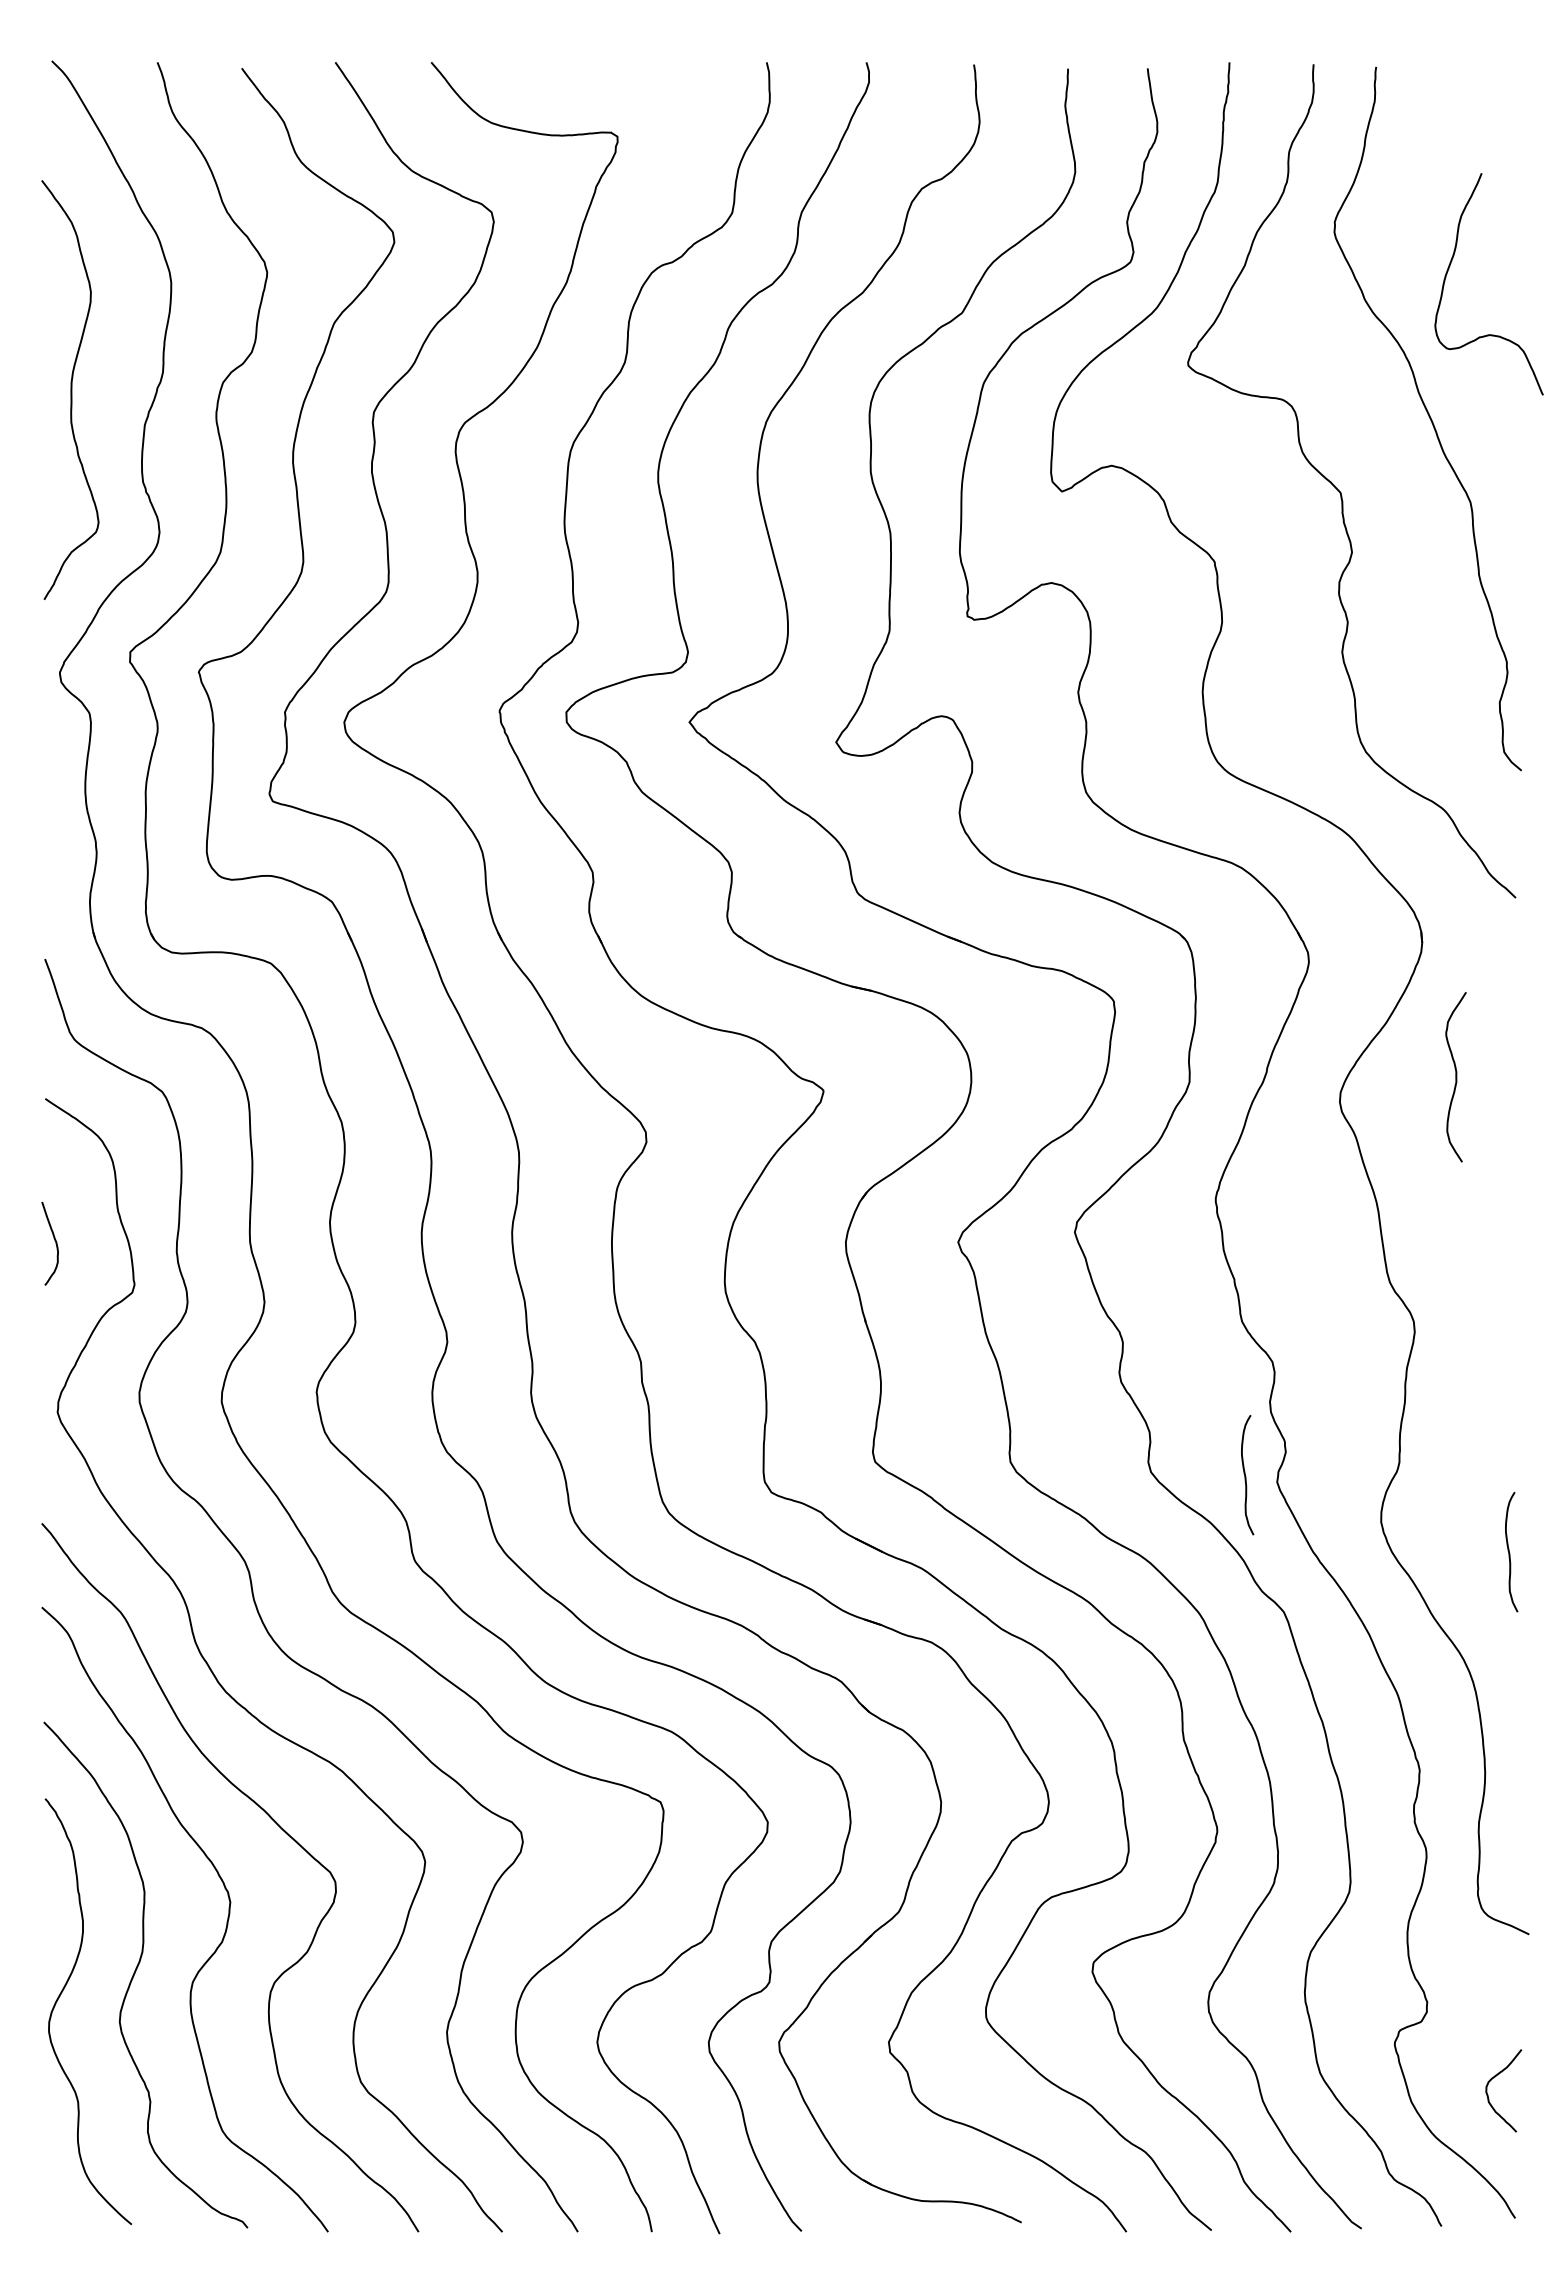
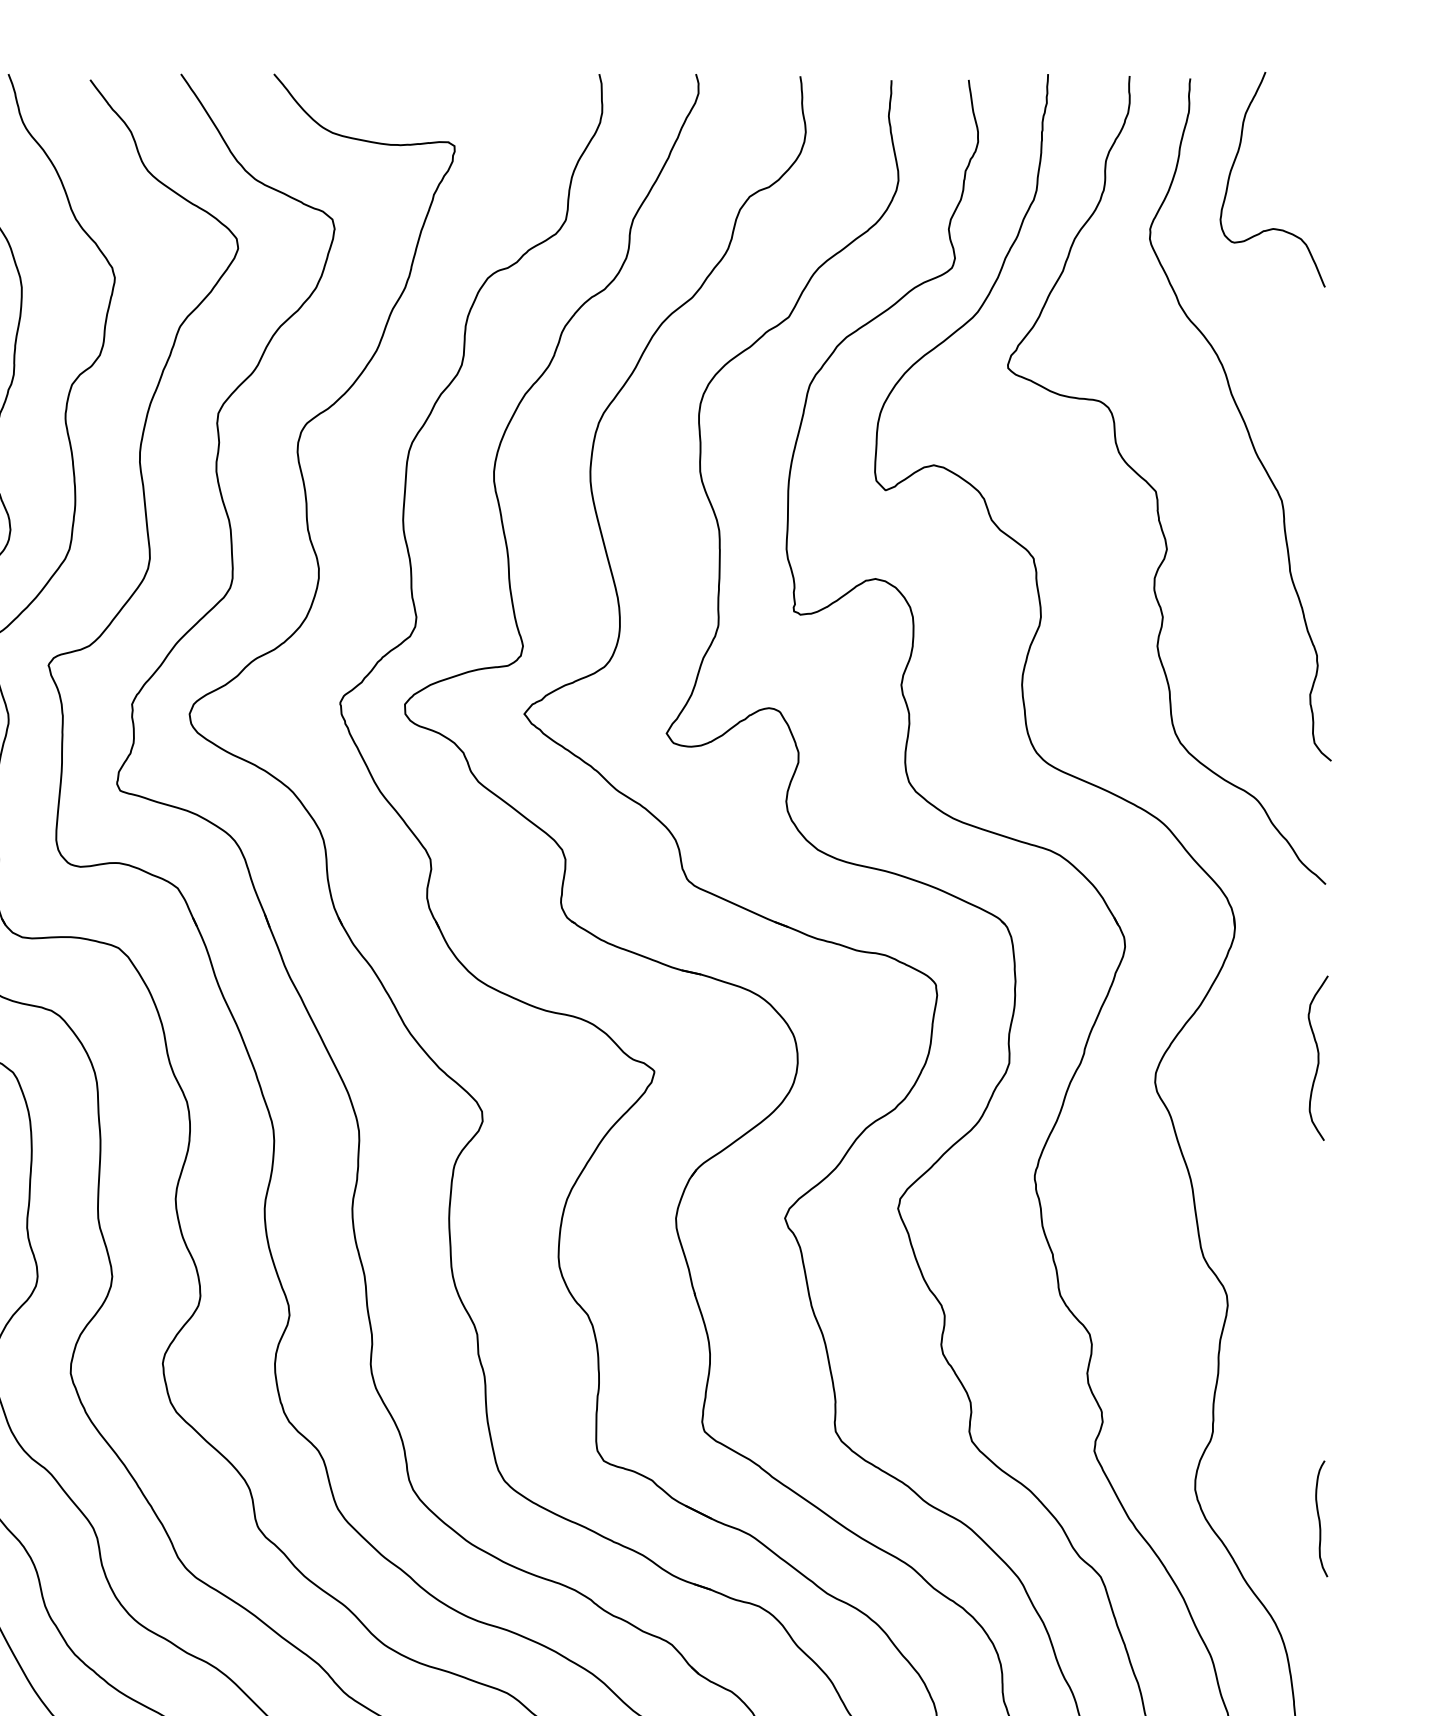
curve: (1449, 269) -> (1234, 165), moved
curve: (1455, 1077) -> (1317, 1058), moved
curve: (1246, 1476) -> (1064, 1445), removed

